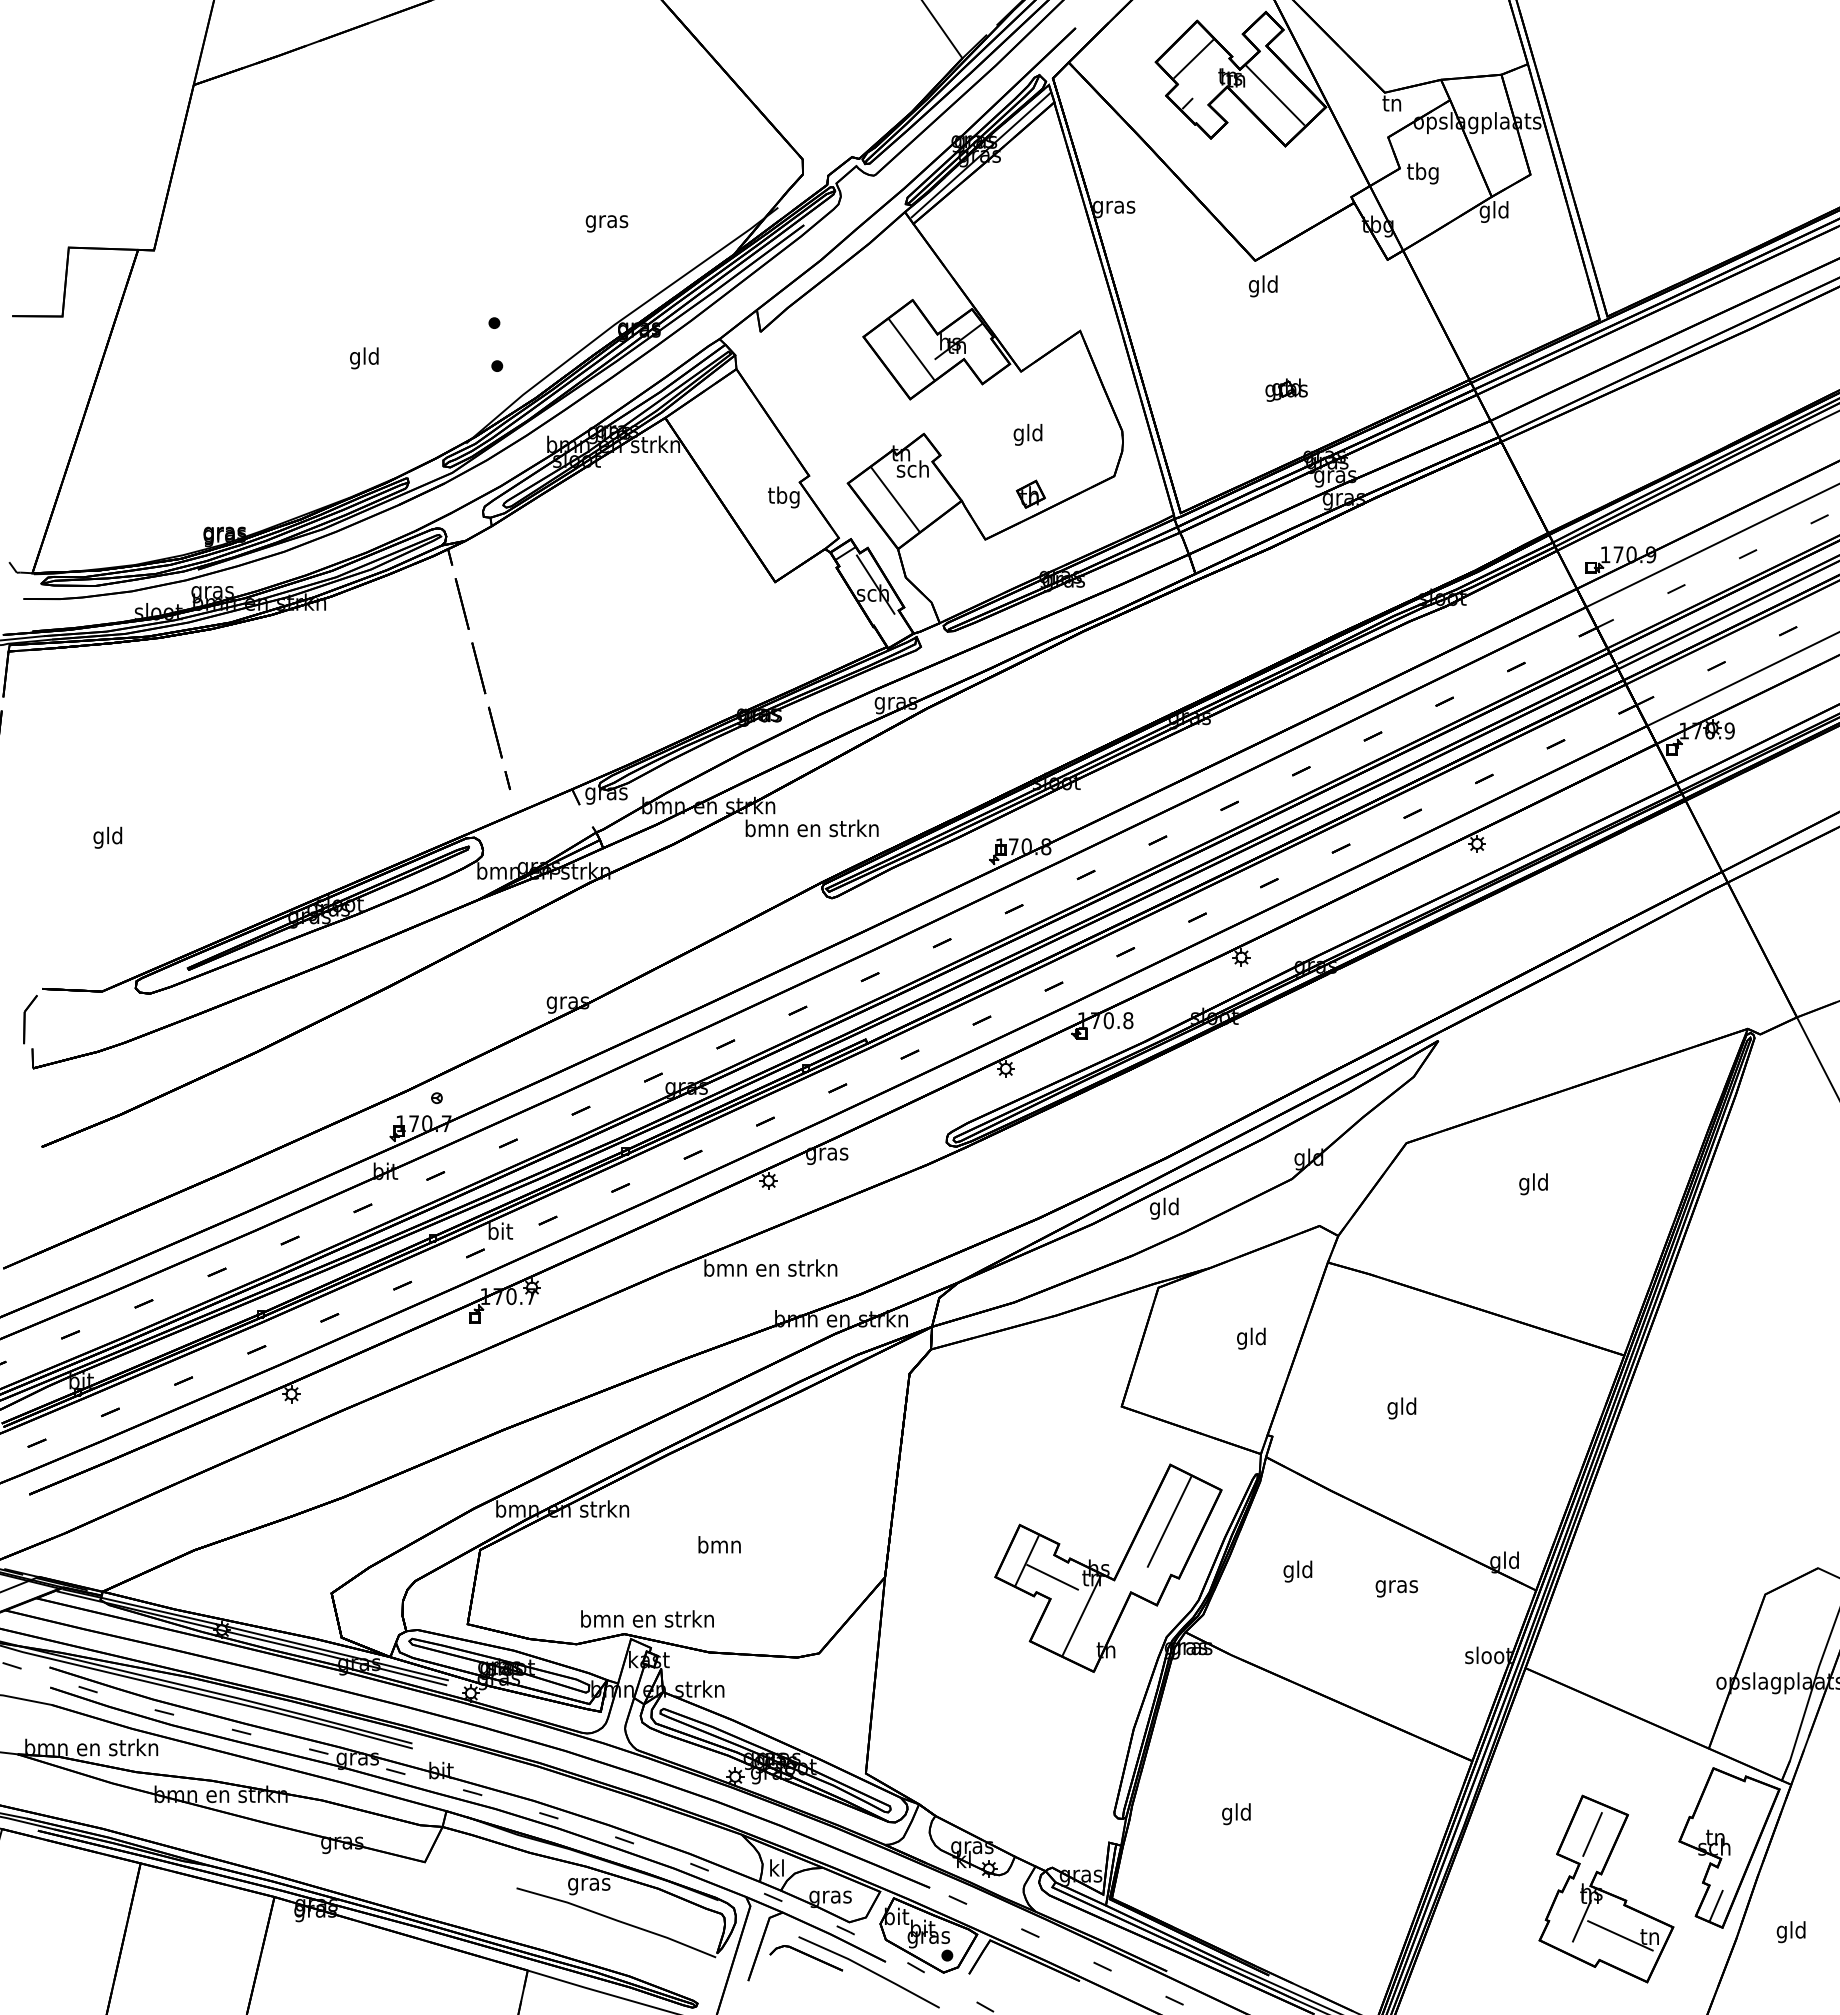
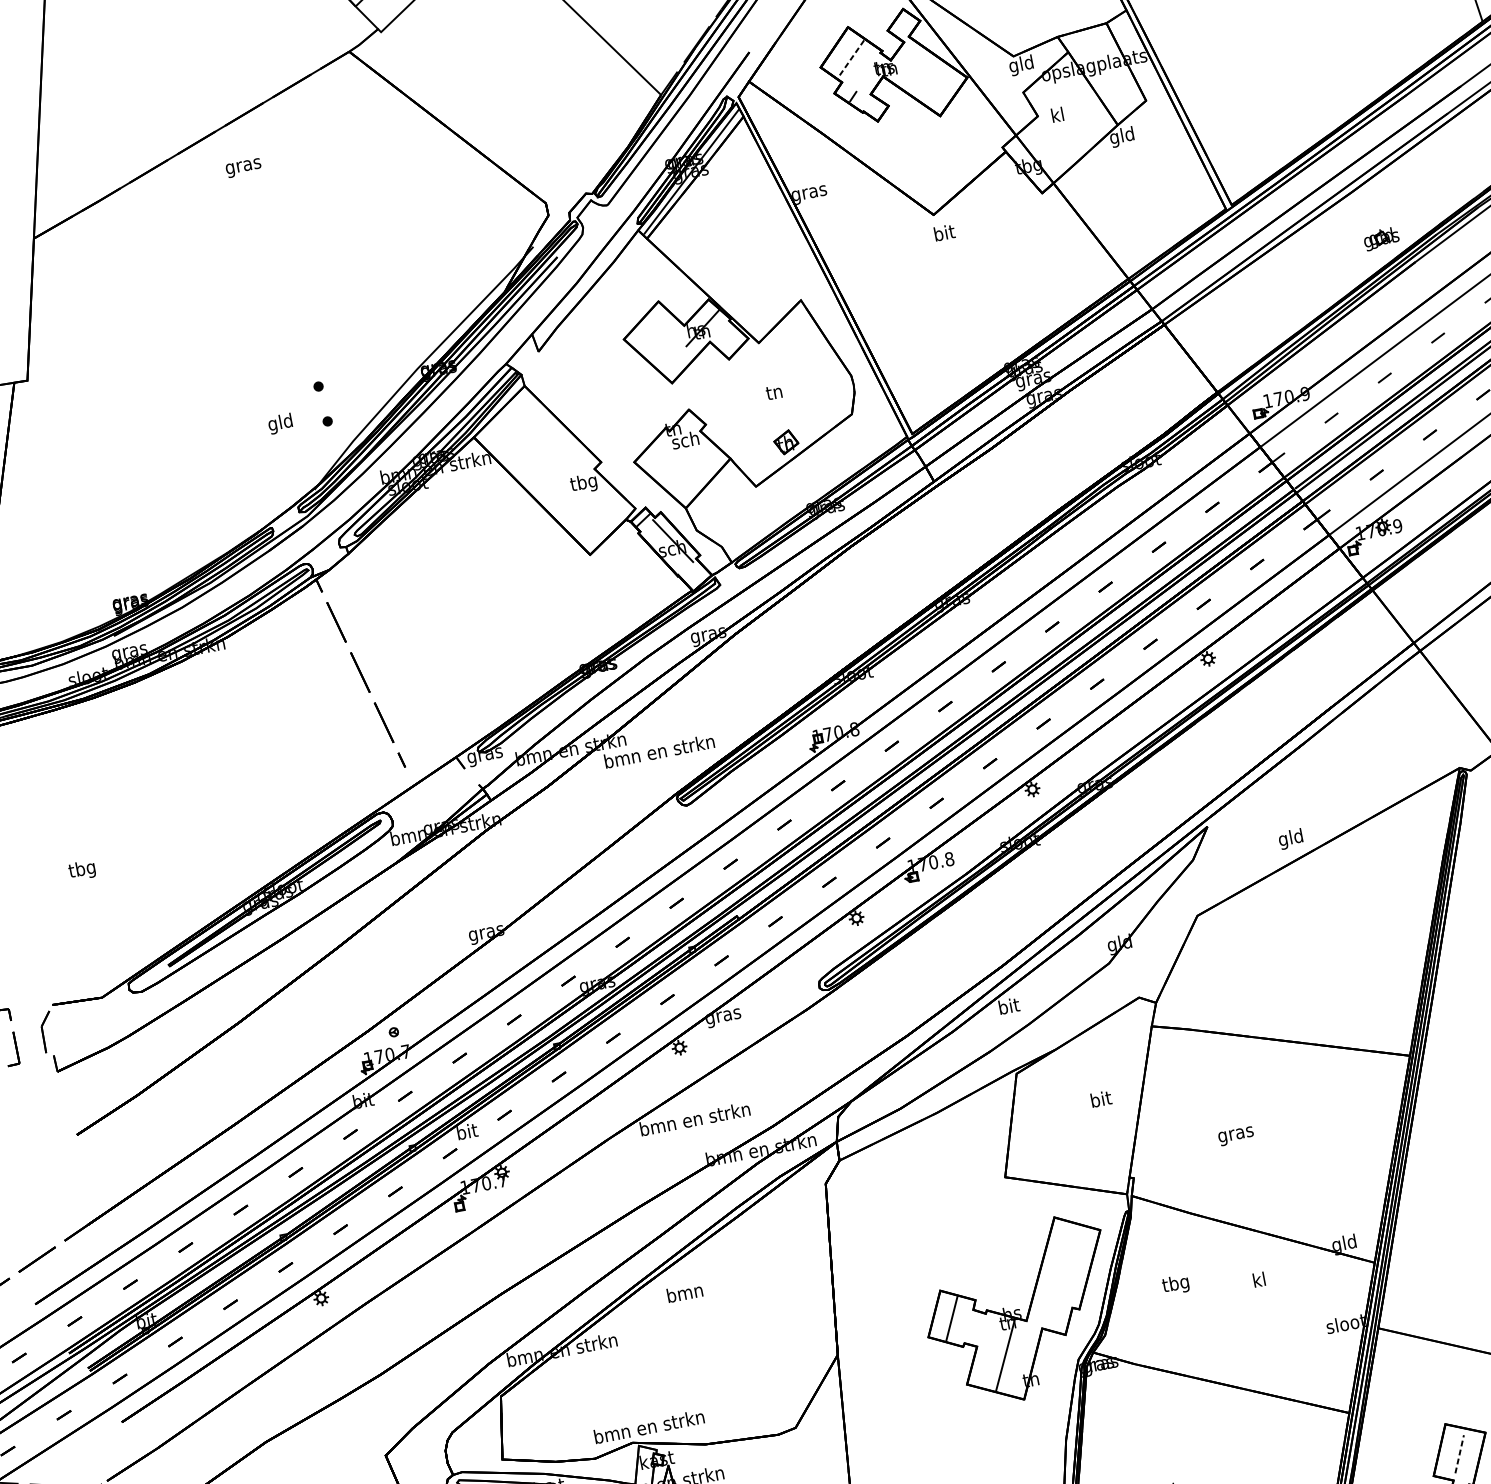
line: (1193, 59) -> (851, 59), solid -> dashed
line: (1275, 94) -> (923, 75), removed
text: (1391, 105) -> (1021, 65), tn -> gld
text: (1422, 173) -> (1057, 116), tbg -> kl
text: (606, 223) -> (243, 167), moved
text: (1262, 286) -> (943, 234), gld -> bit
line: (911, 349) -> (665, 342), removed
text: (364, 358) -> (280, 423), moved
part: (1286, 389) -> (1381, 238), moved
text: (1027, 434) -> (774, 393), gld -> tn
line: (895, 499) -> (675, 467), removed
text: (107, 837) -> (82, 870), gld -> tbg
text: (1533, 1184) -> (1290, 839), moved
text: (1164, 1208) -> (1009, 1007), gld -> bit
text: (1251, 1338) -> (1101, 1100), gld -> bit
text: (1402, 1408) -> (1236, 1134), gld -> gras
line: (1169, 1521) -> (1062, 1264), removed
text: (719, 1544) -> (684, 1292), moved
text: (1297, 1571) -> (1175, 1284), gld -> tbg
line: (1052, 1576) -> (975, 1327), removed
text: (1396, 1586) -> (1259, 1281), gras -> kl
line: (1592, 1834) -> (1459, 1454), solid -> dashed

